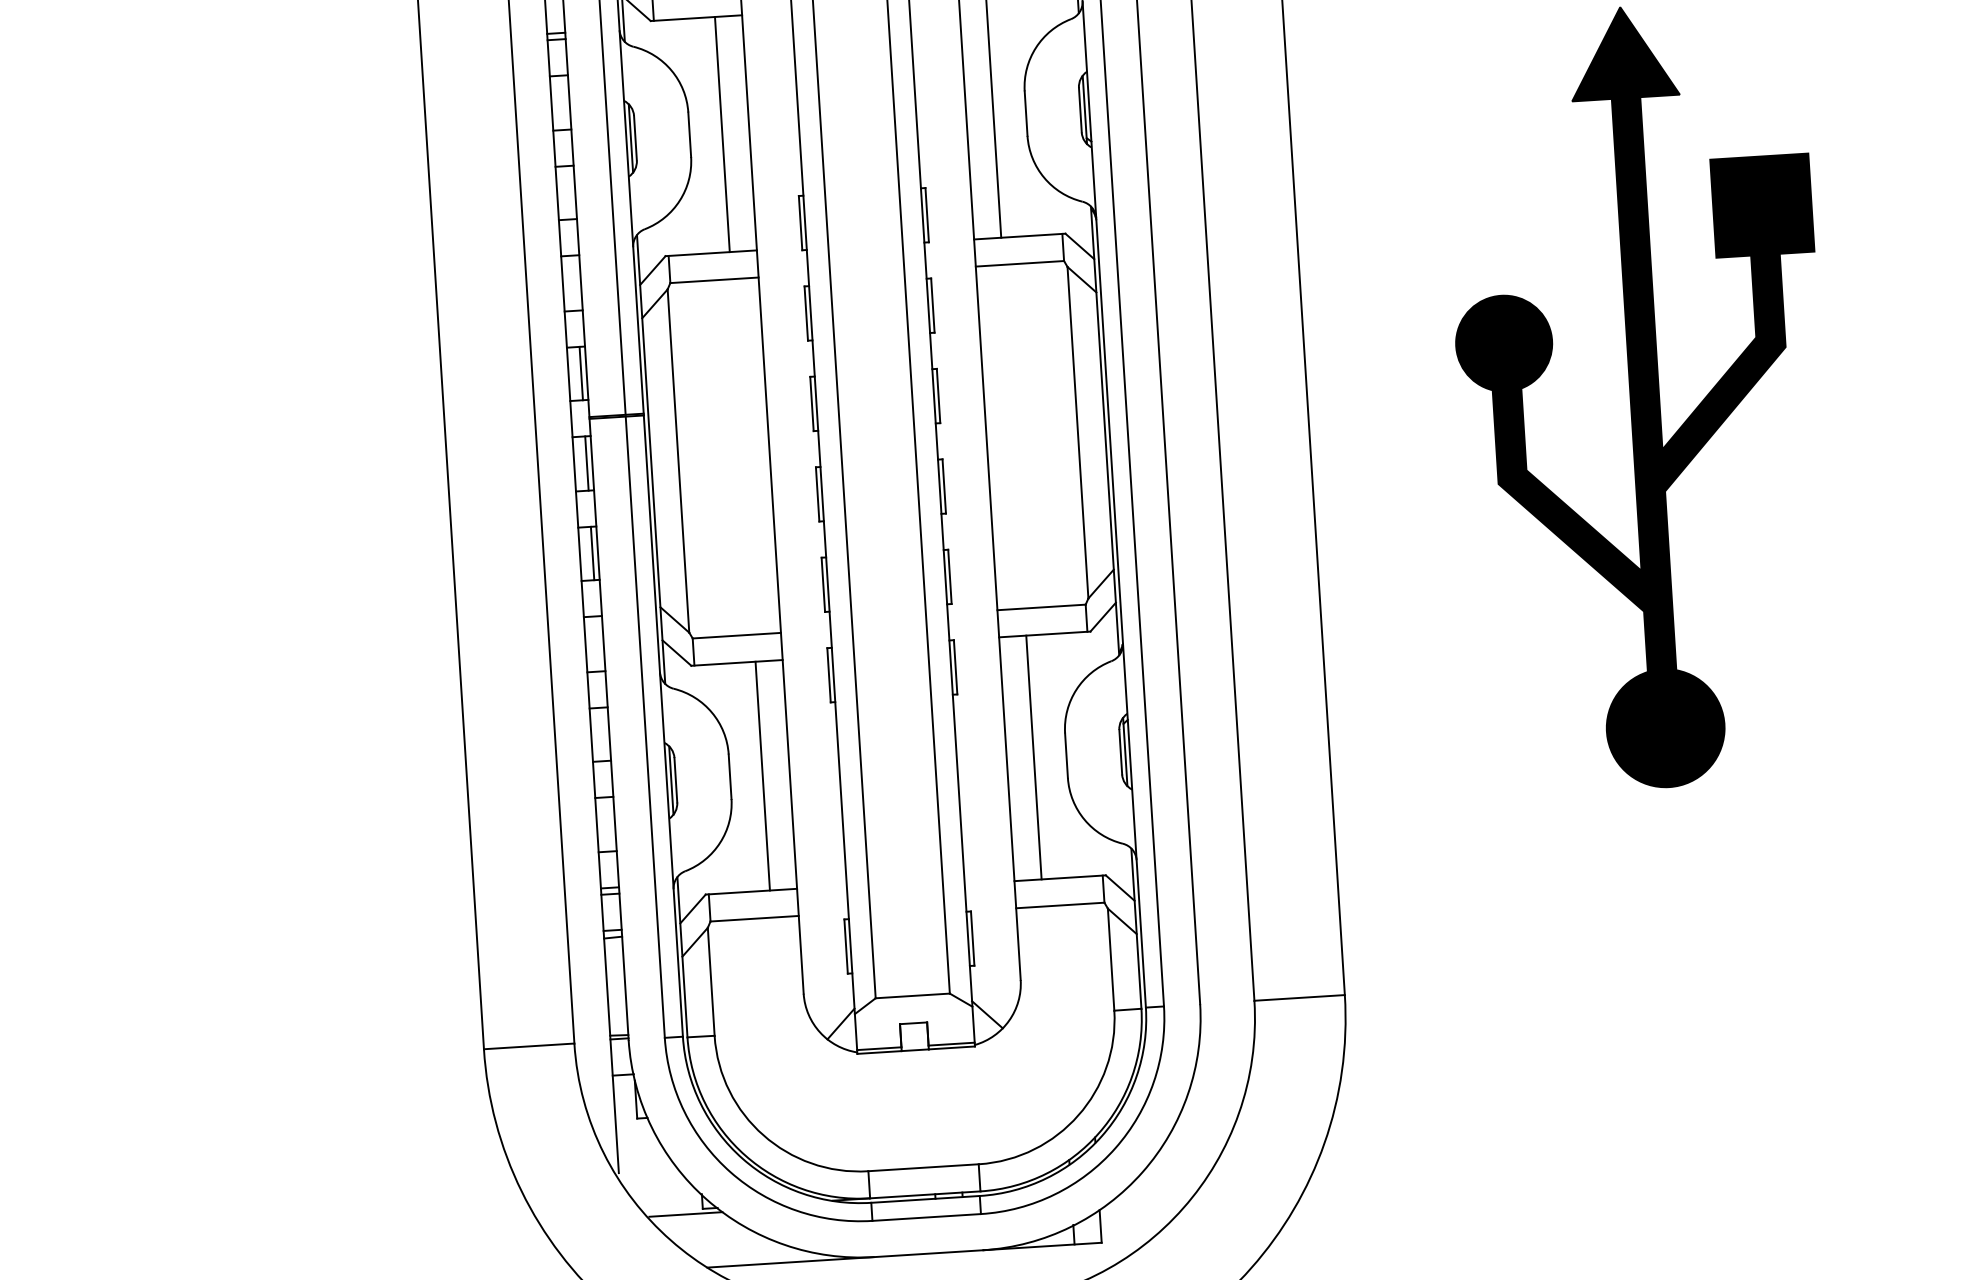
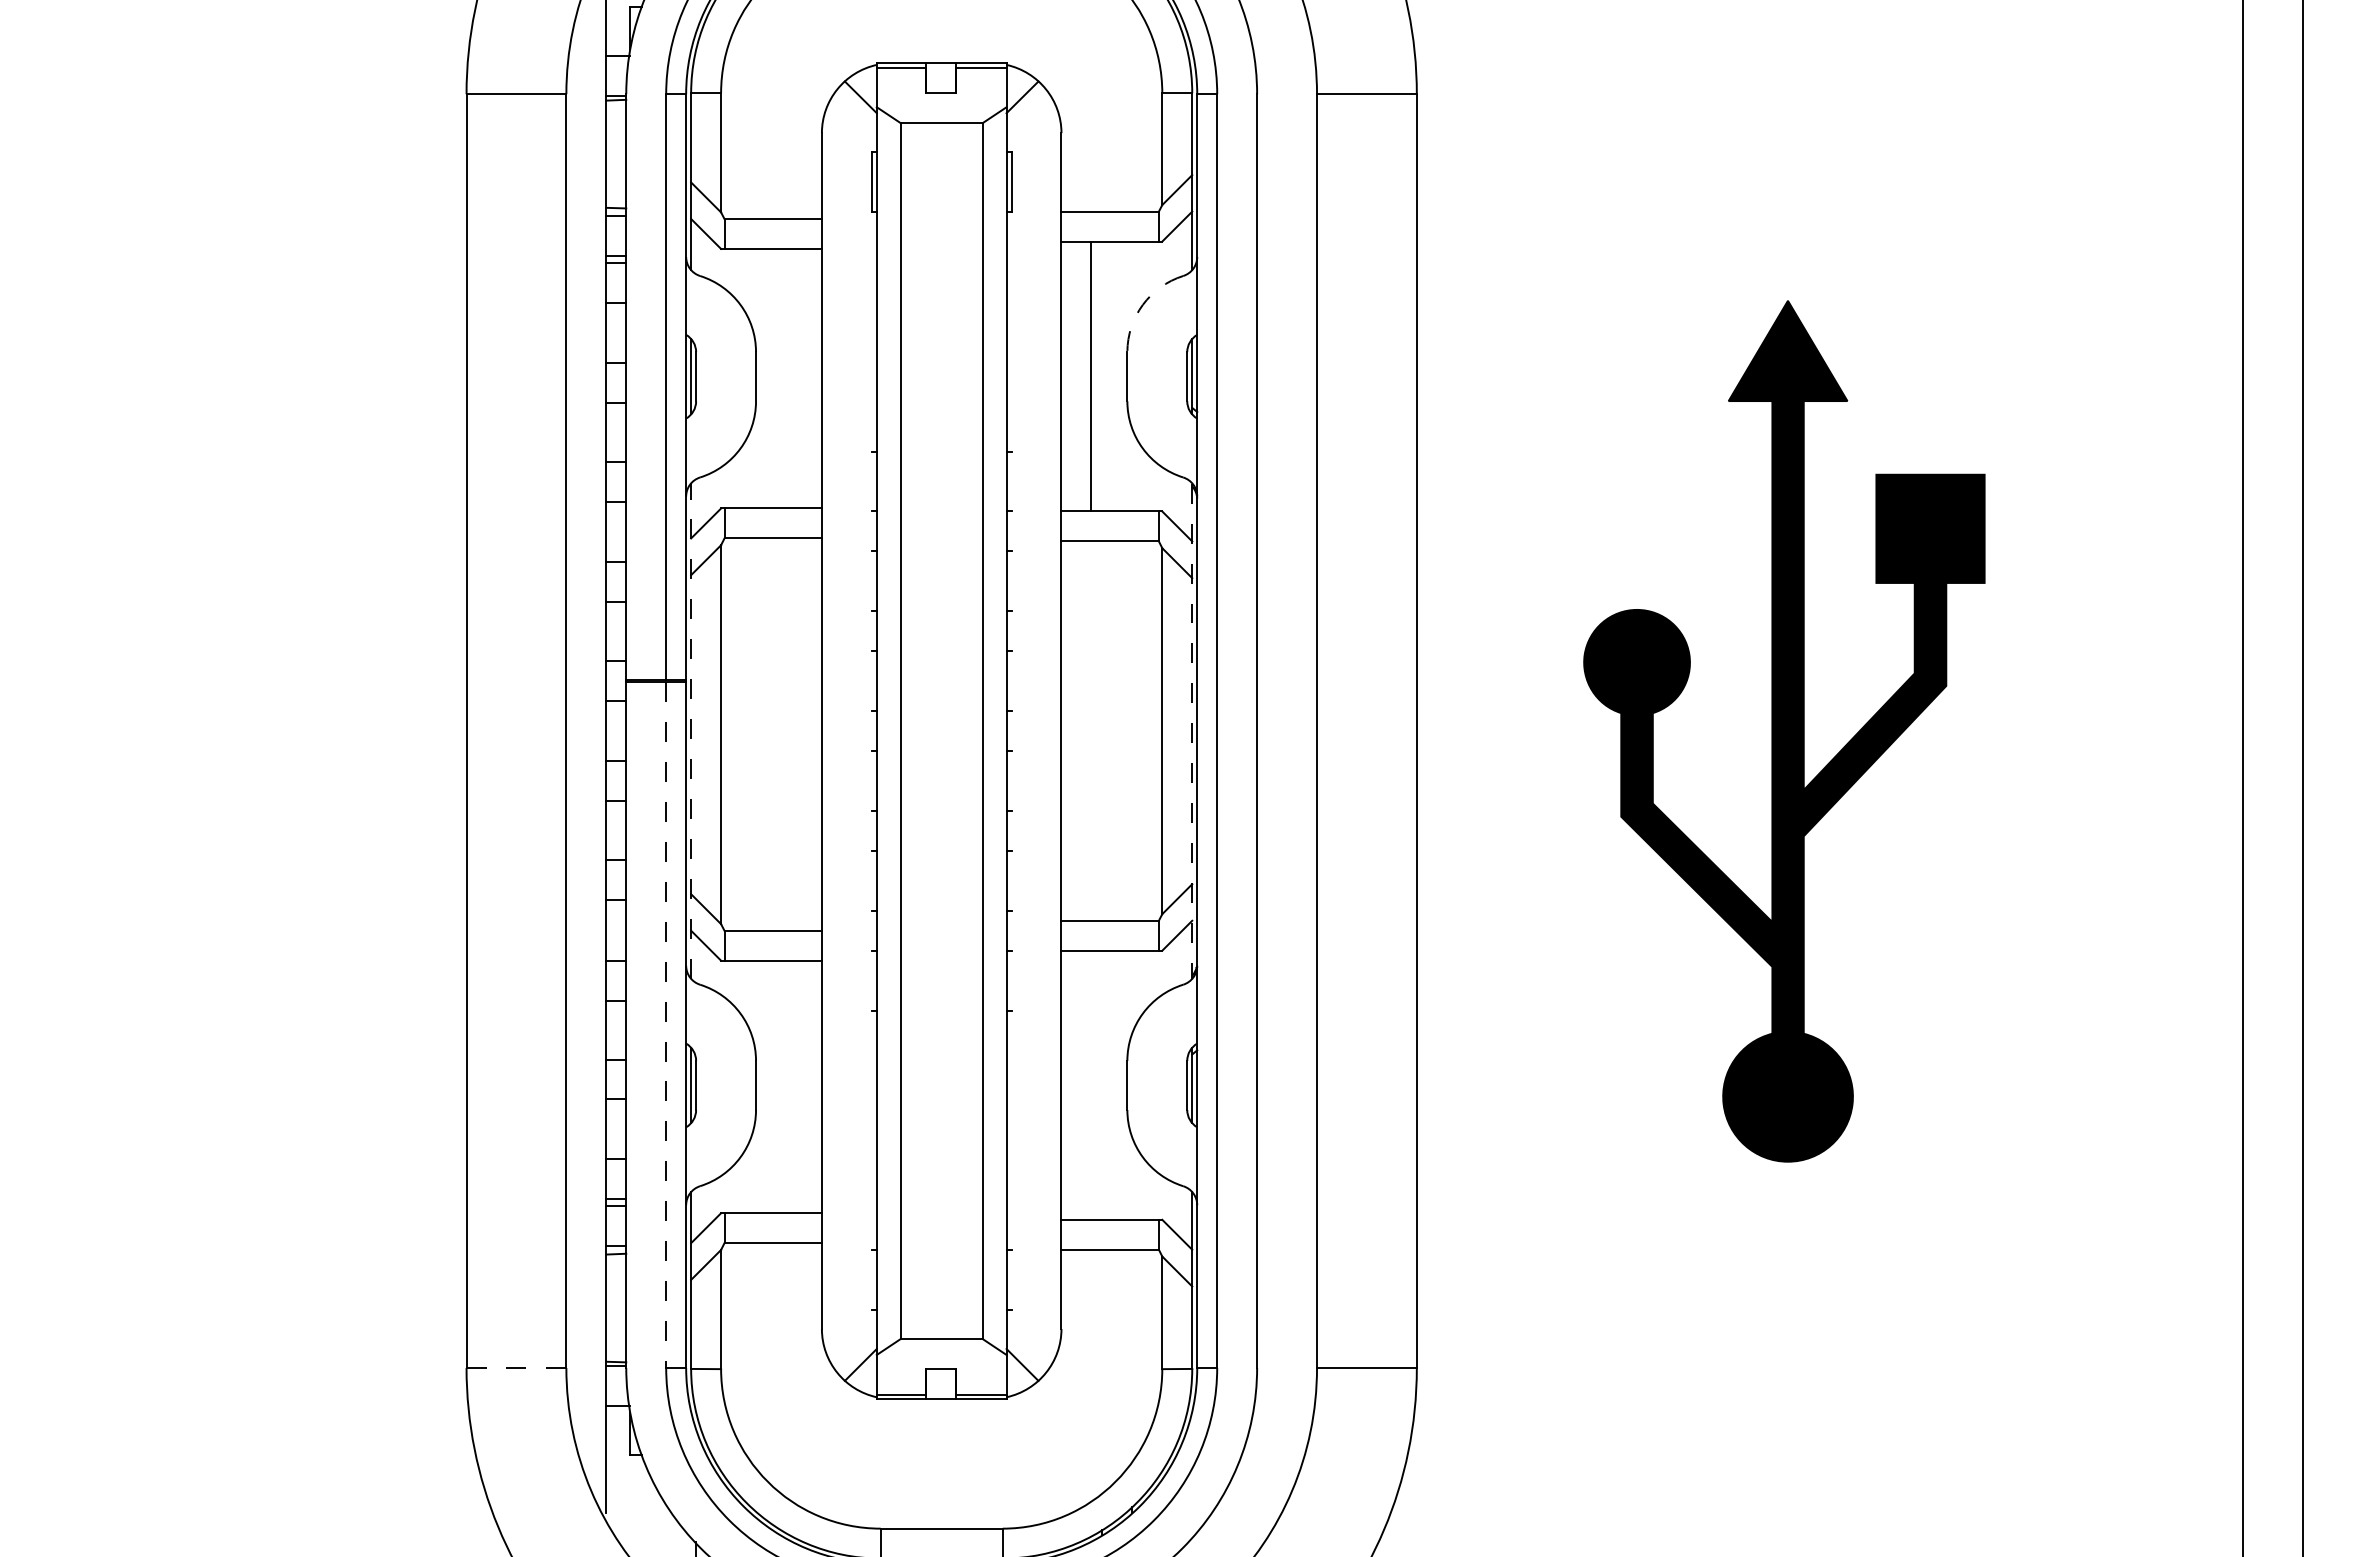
arc: (1035, 47) -> (1142, 304), solid -> dashed
line: (721, 134) -> (791, 378), removed
line: (927, 215) -> (1011, 481), removed
line: (800, 223) -> (871, 481), removed
line: (932, 305) -> (1011, 581), removed
line: (805, 313) -> (871, 581), removed
line: (581, 373) -> (620, 631), removed
line: (938, 396) -> (1011, 681), removed
line: (811, 404) -> (871, 681), removed
line: (1105, 431) -> (1192, 731), solid -> dashed
line: (651, 458) -> (691, 730), solid -> dashed
line: (587, 463) -> (620, 731), removed
line: (944, 486) -> (1011, 780), removed
line: (817, 493) -> (871, 780), removed
line: (592, 552) -> (620, 829), removed
line: (949, 576) -> (1011, 880), removed
line: (823, 584) -> (871, 880), removed
line: (955, 667) -> (1011, 980), removed
line: (828, 675) -> (871, 980), removed
line: (645, 727) -> (666, 1025), solid -> dashed
line: (1033, 756) -> (1091, 1084), removed
line: (762, 775) -> (791, 1086), removed
line: (972, 938) -> (1011, 1280), removed
line: (845, 946) -> (871, 1280), removed
line: (529, 1045) -> (516, 1367), solid -> dashed

